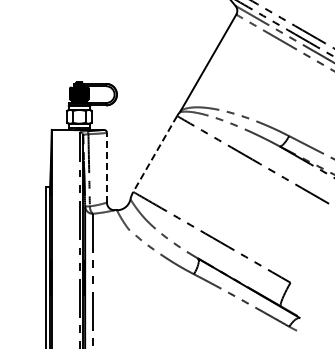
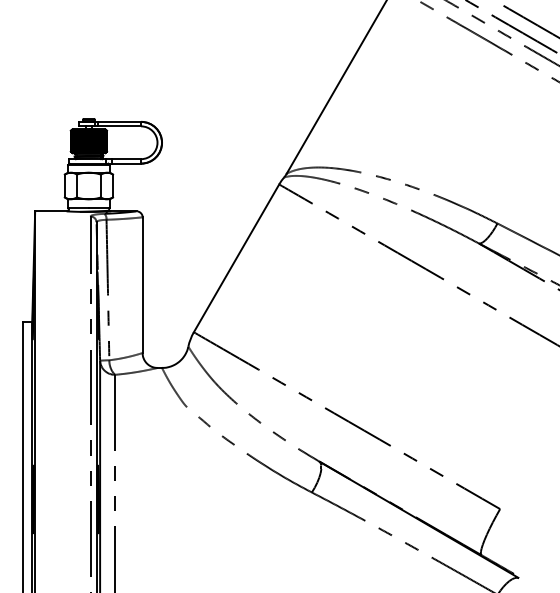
line: (155, 154) -> (237, 259), dashed -> solid
line: (106, 167) -> (141, 284), dashed -> solid

